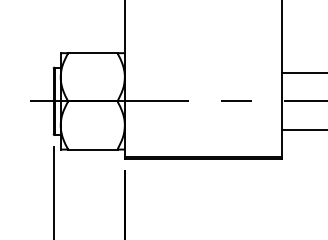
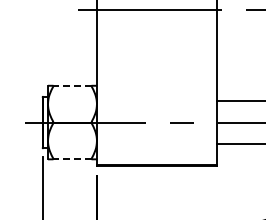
line: (92, 52) -> (72, 85), solid -> dashed
line: (92, 149) -> (72, 159), solid -> dashed

